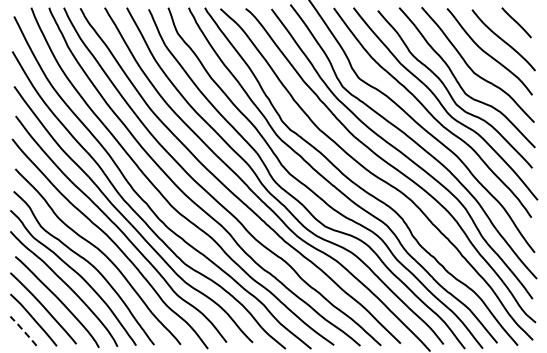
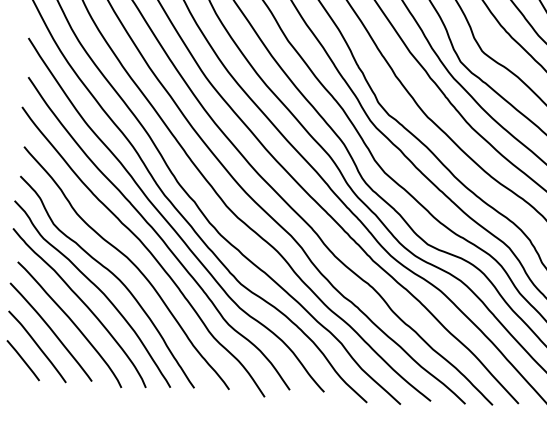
line: (23, 330) -> (23, 359), dashed -> solid

